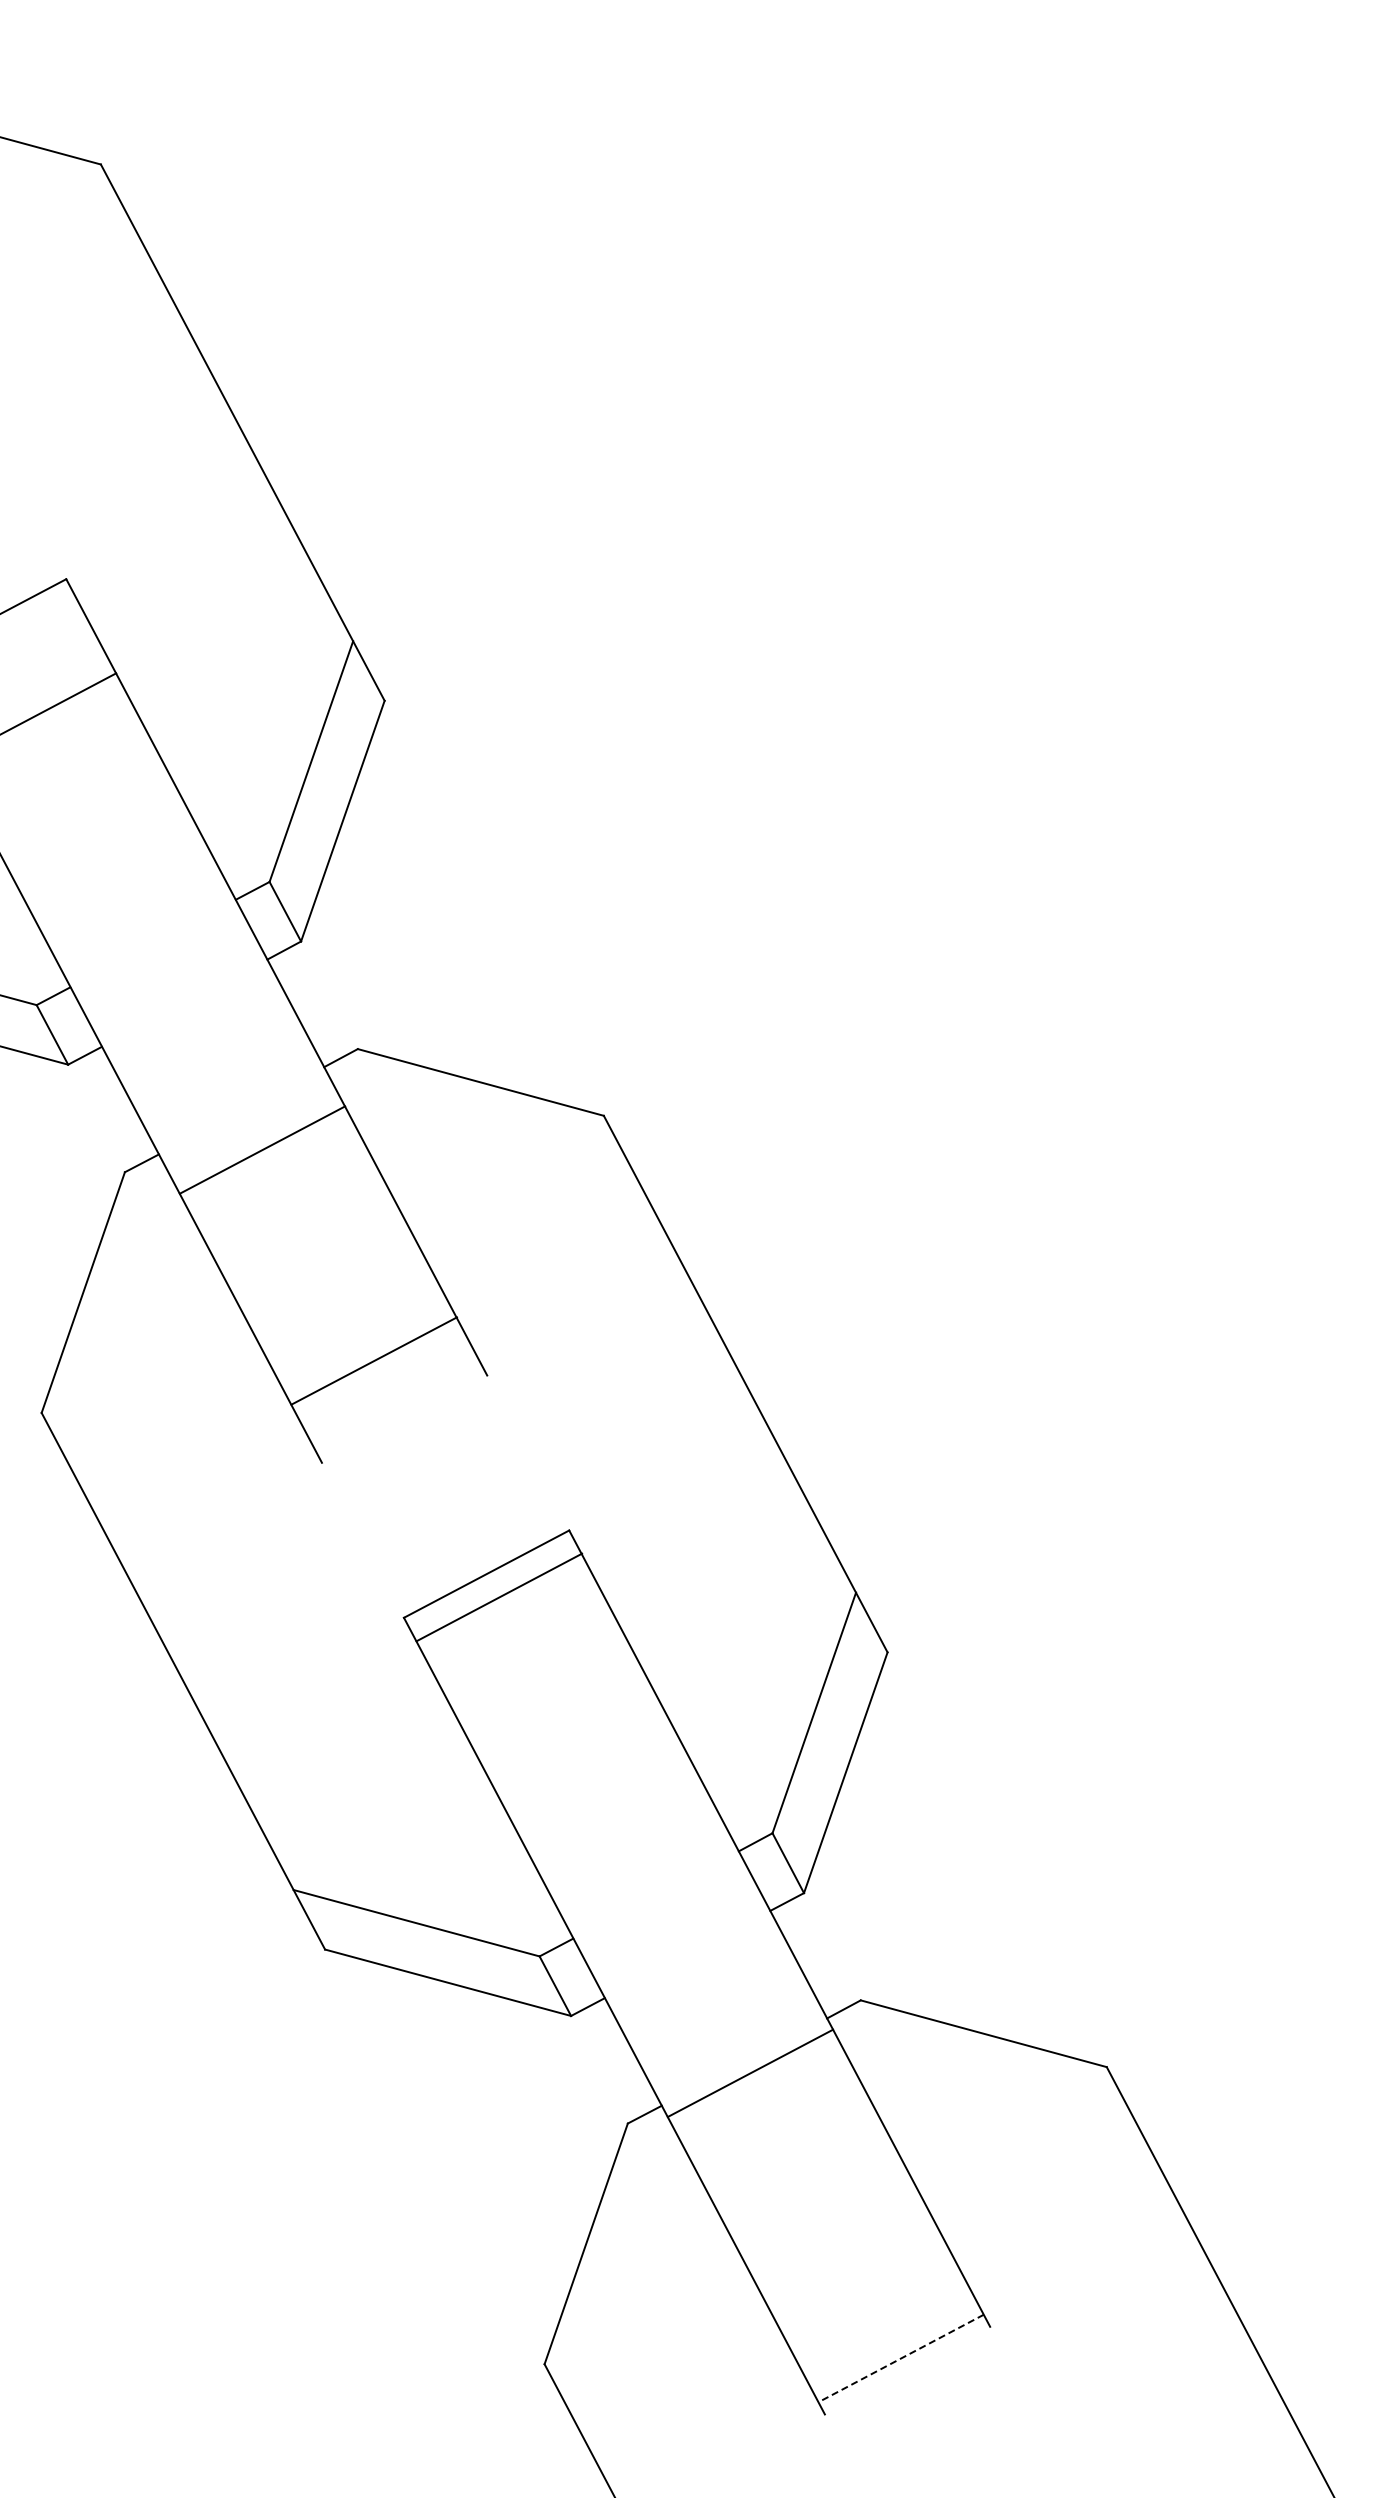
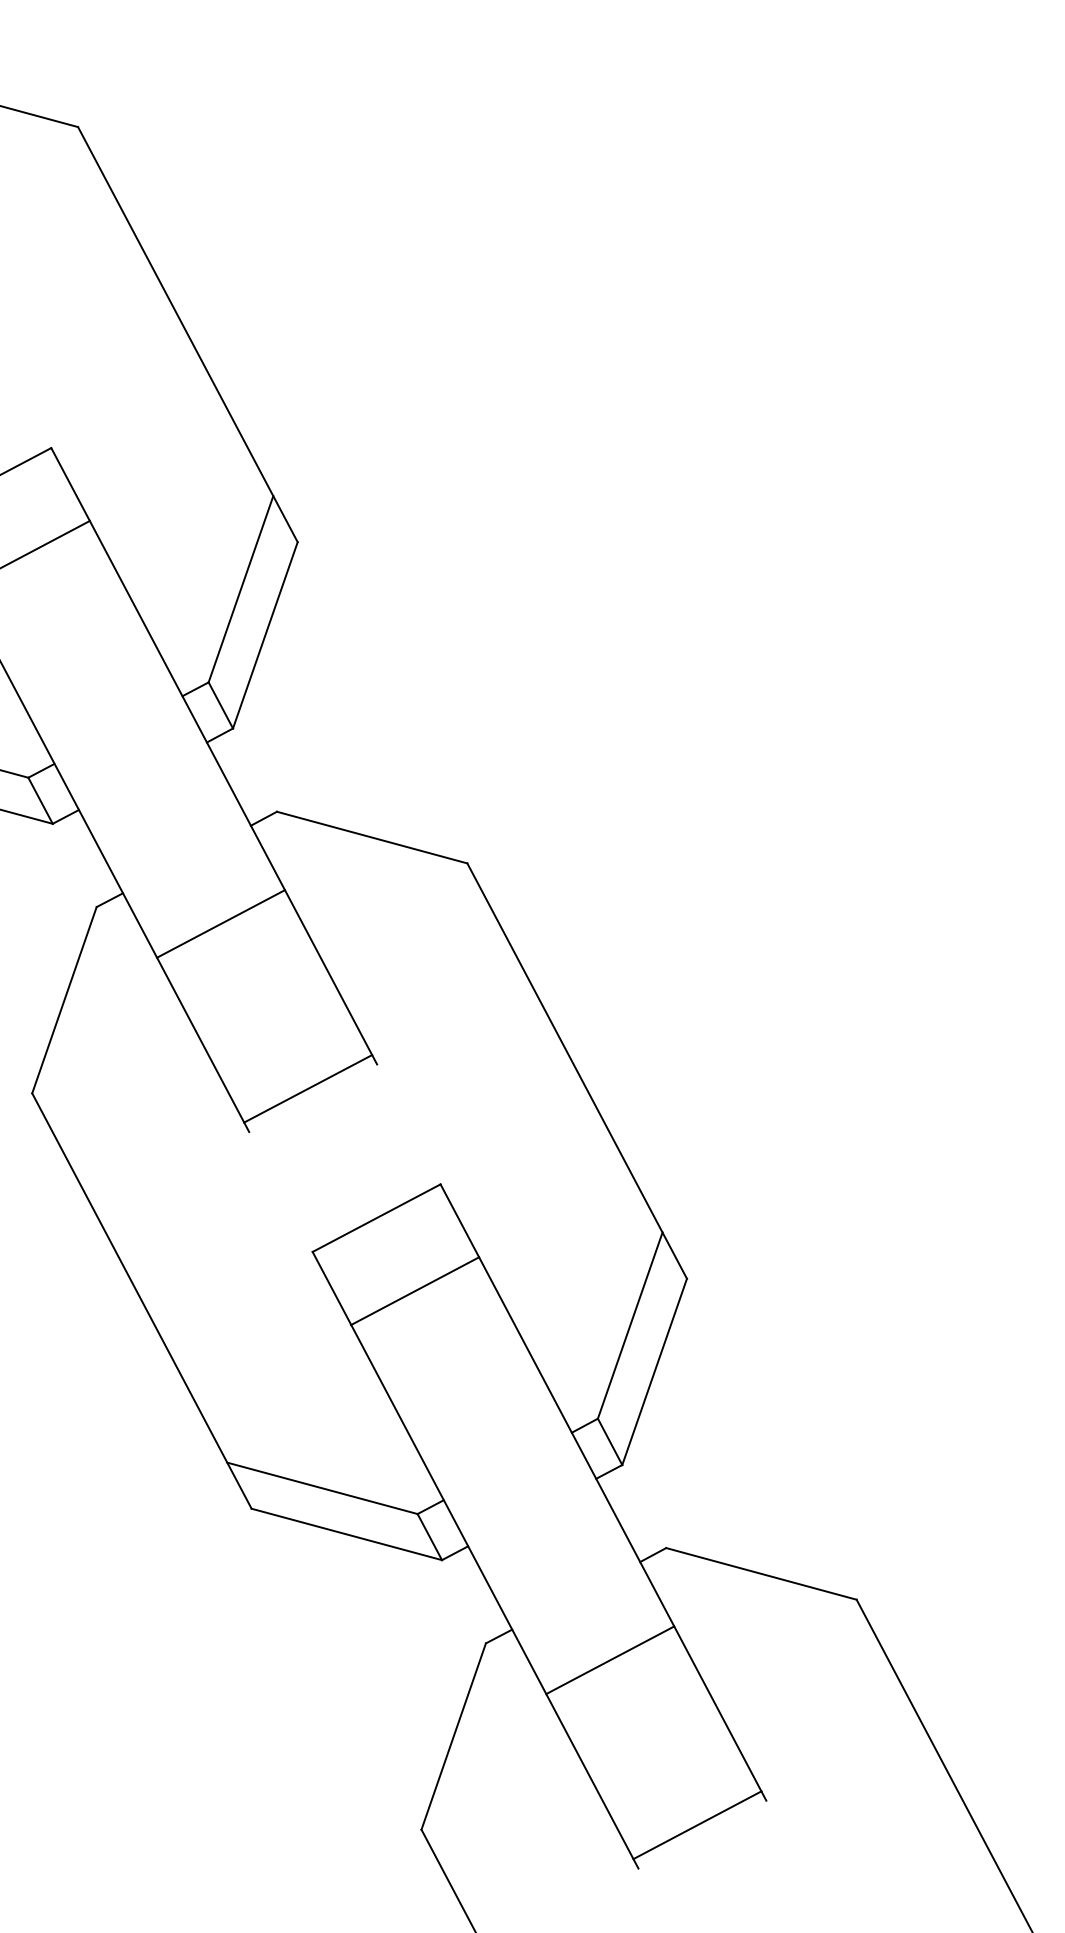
line: (262, 1149) -> (220, 923), moved
line: (374, 1360) -> (308, 1088), moved
line: (499, 1597) -> (415, 1291), moved
line: (750, 2073) -> (610, 1660), moved
line: (901, 2358) -> (697, 1825), dashed -> solid

